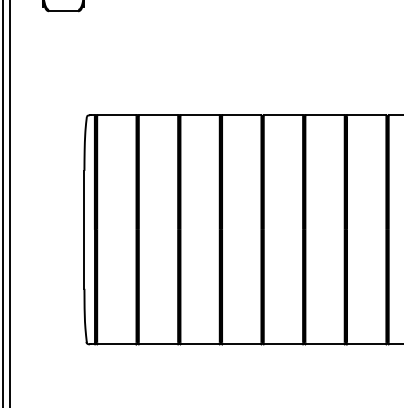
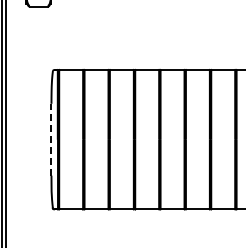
line: (84, 229) -> (51, 139), solid -> dashed

